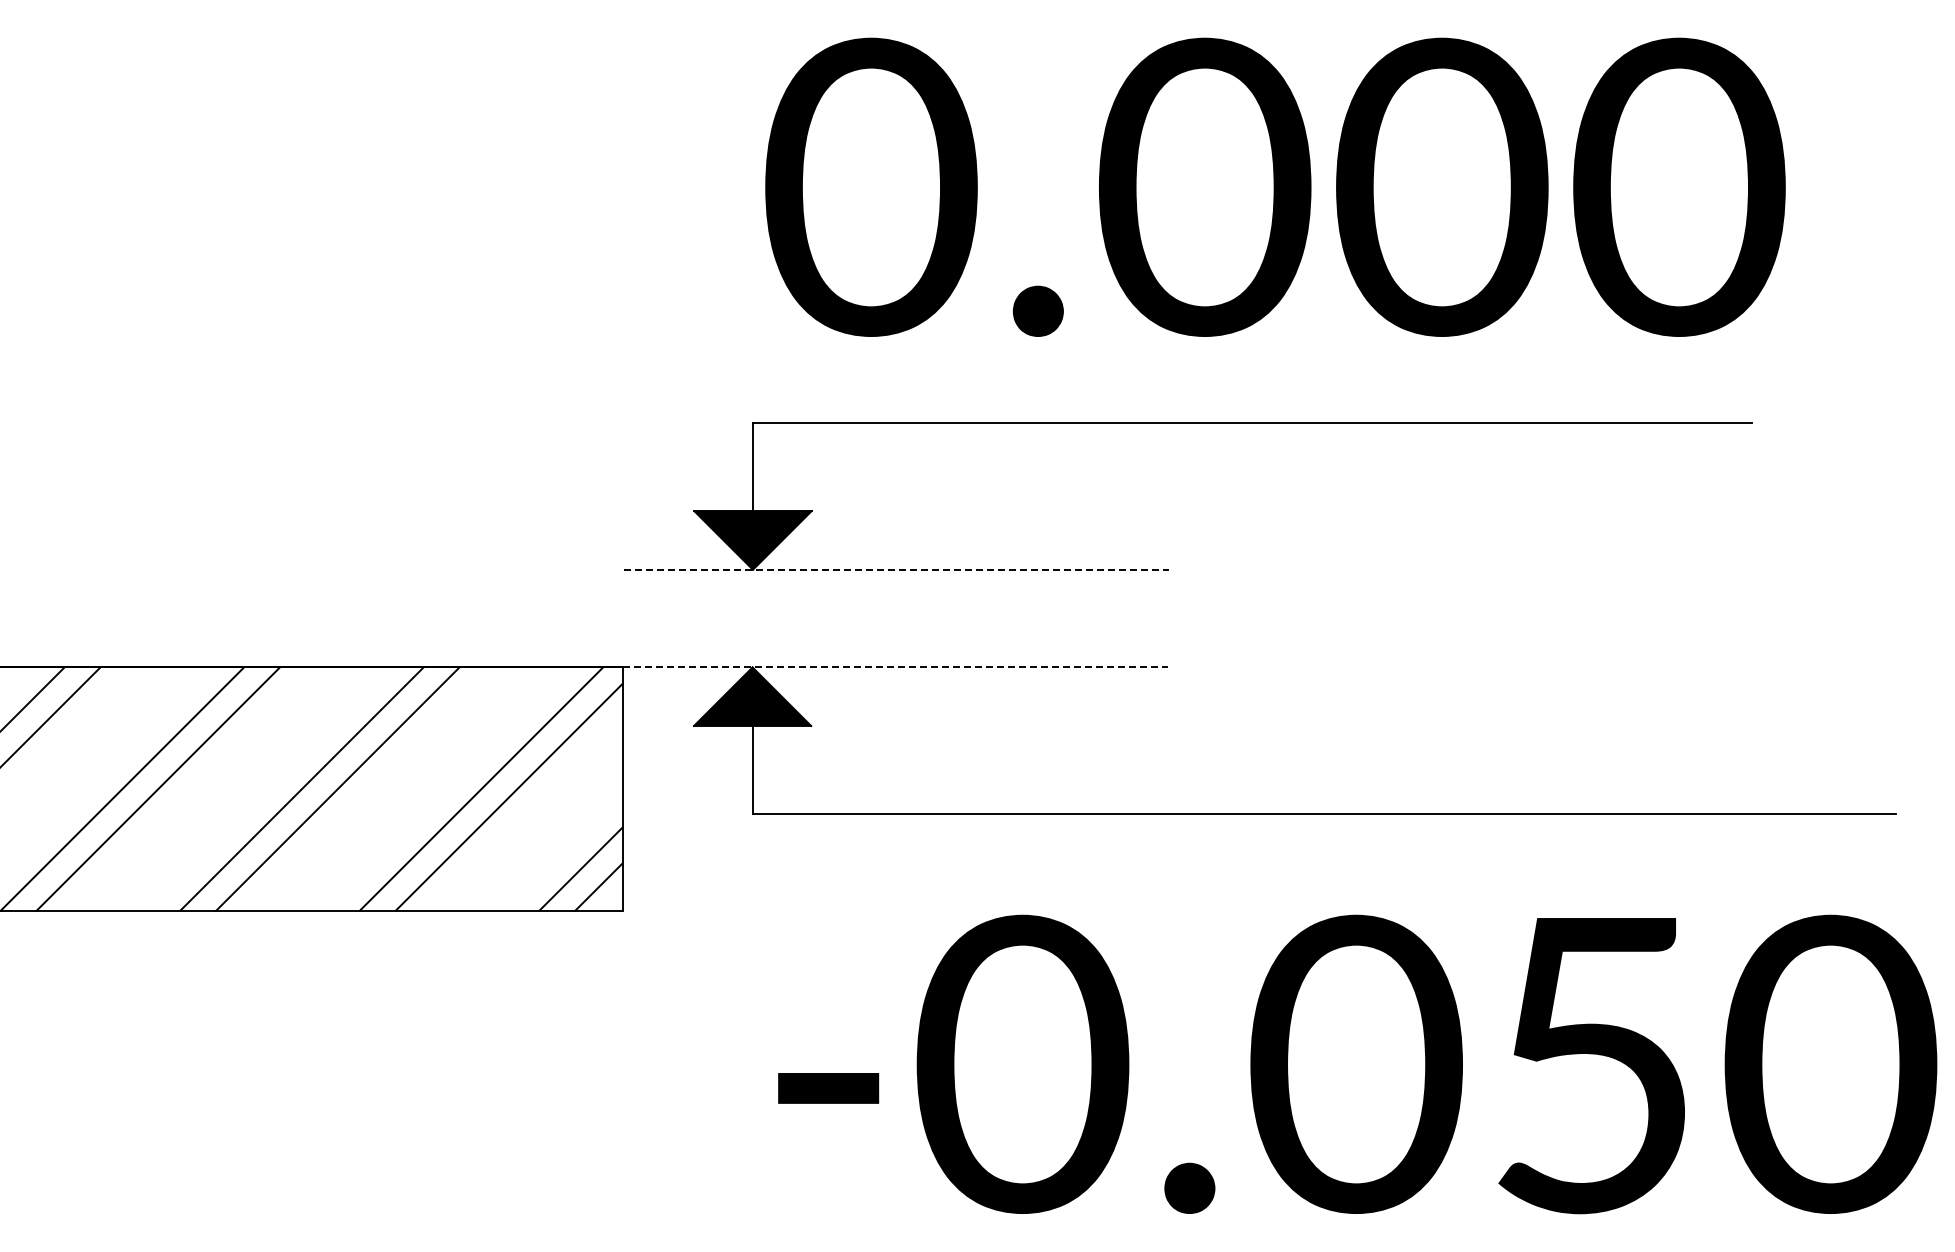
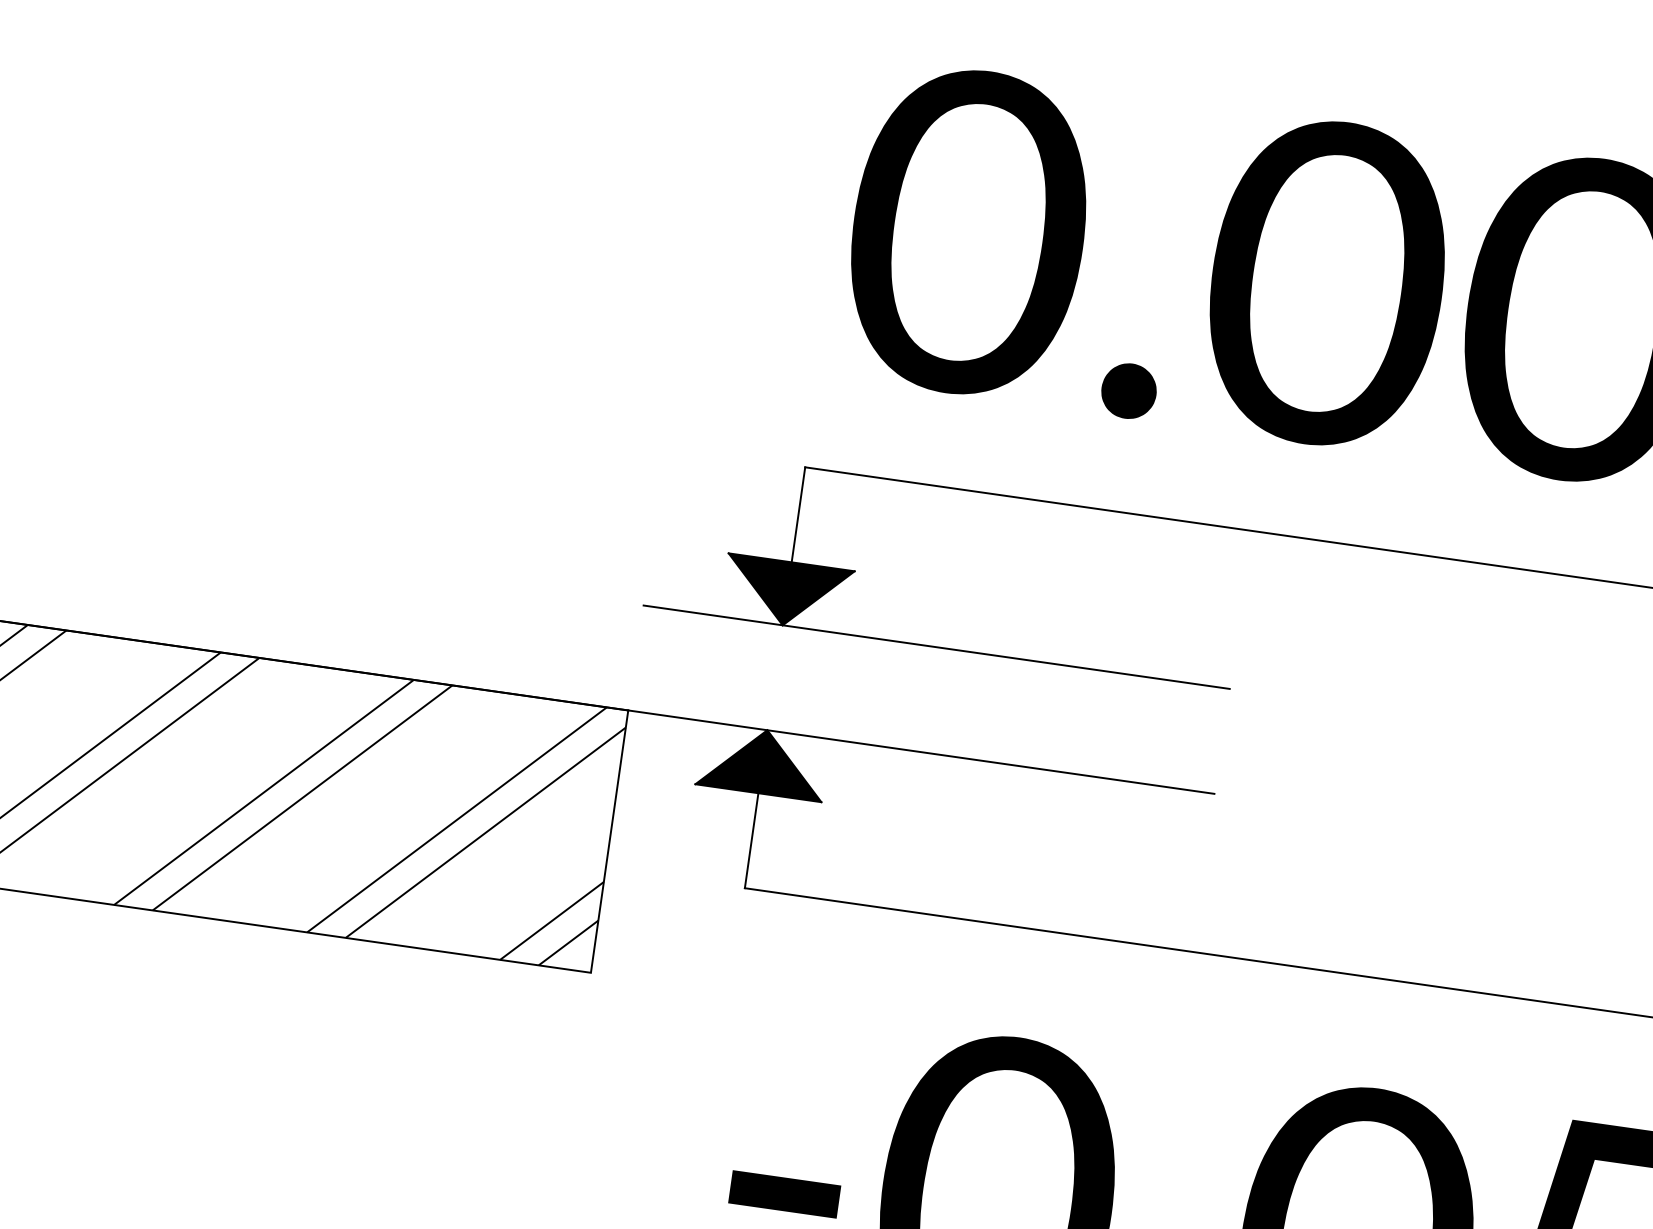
line: (896, 569) -> (937, 646), dashed -> solid
line: (895, 667) -> (920, 752), dashed -> solid

